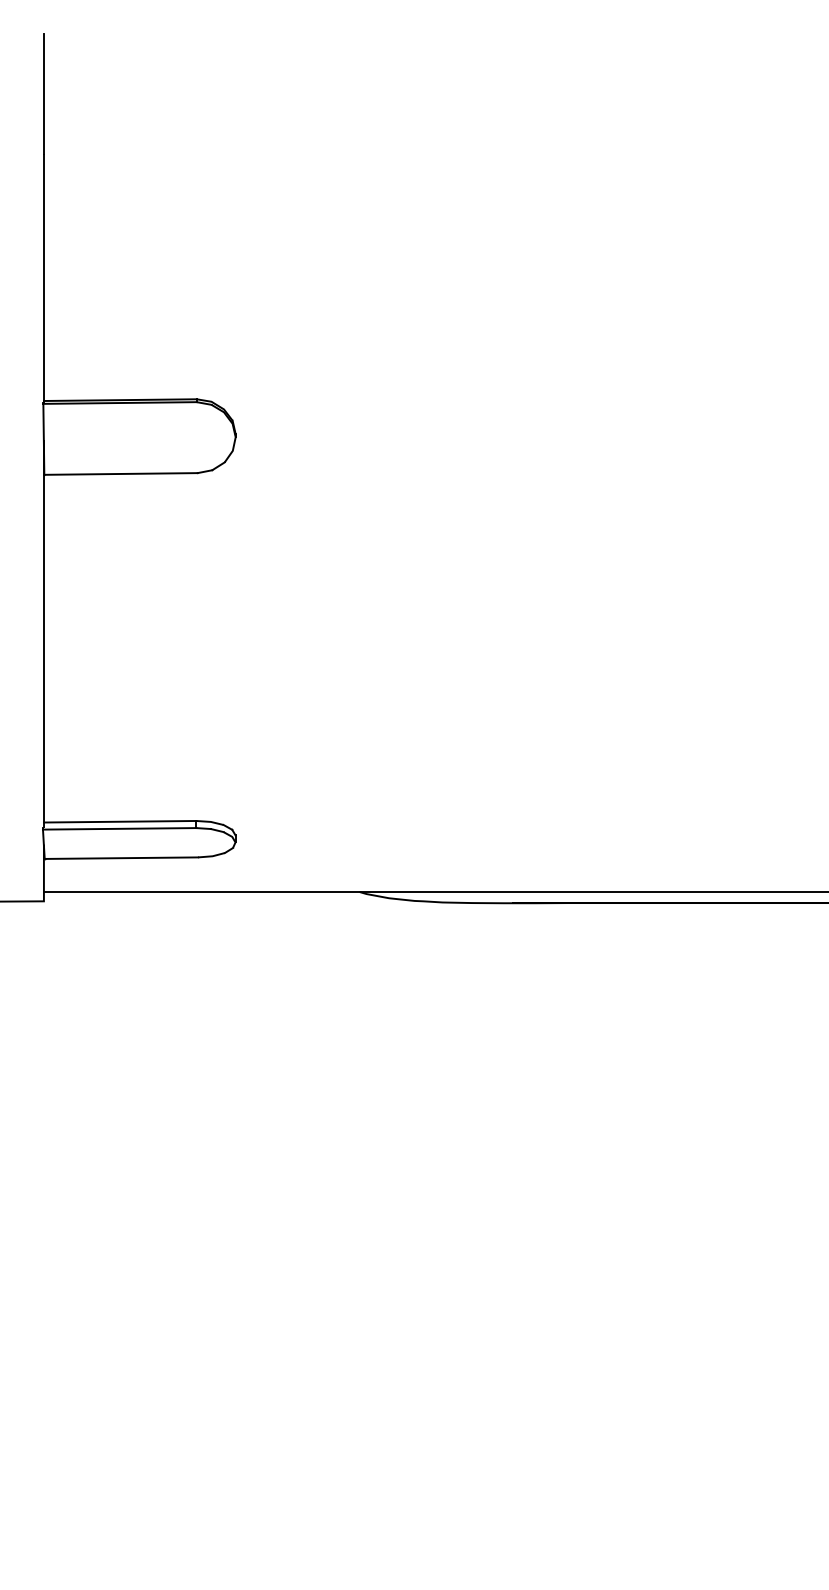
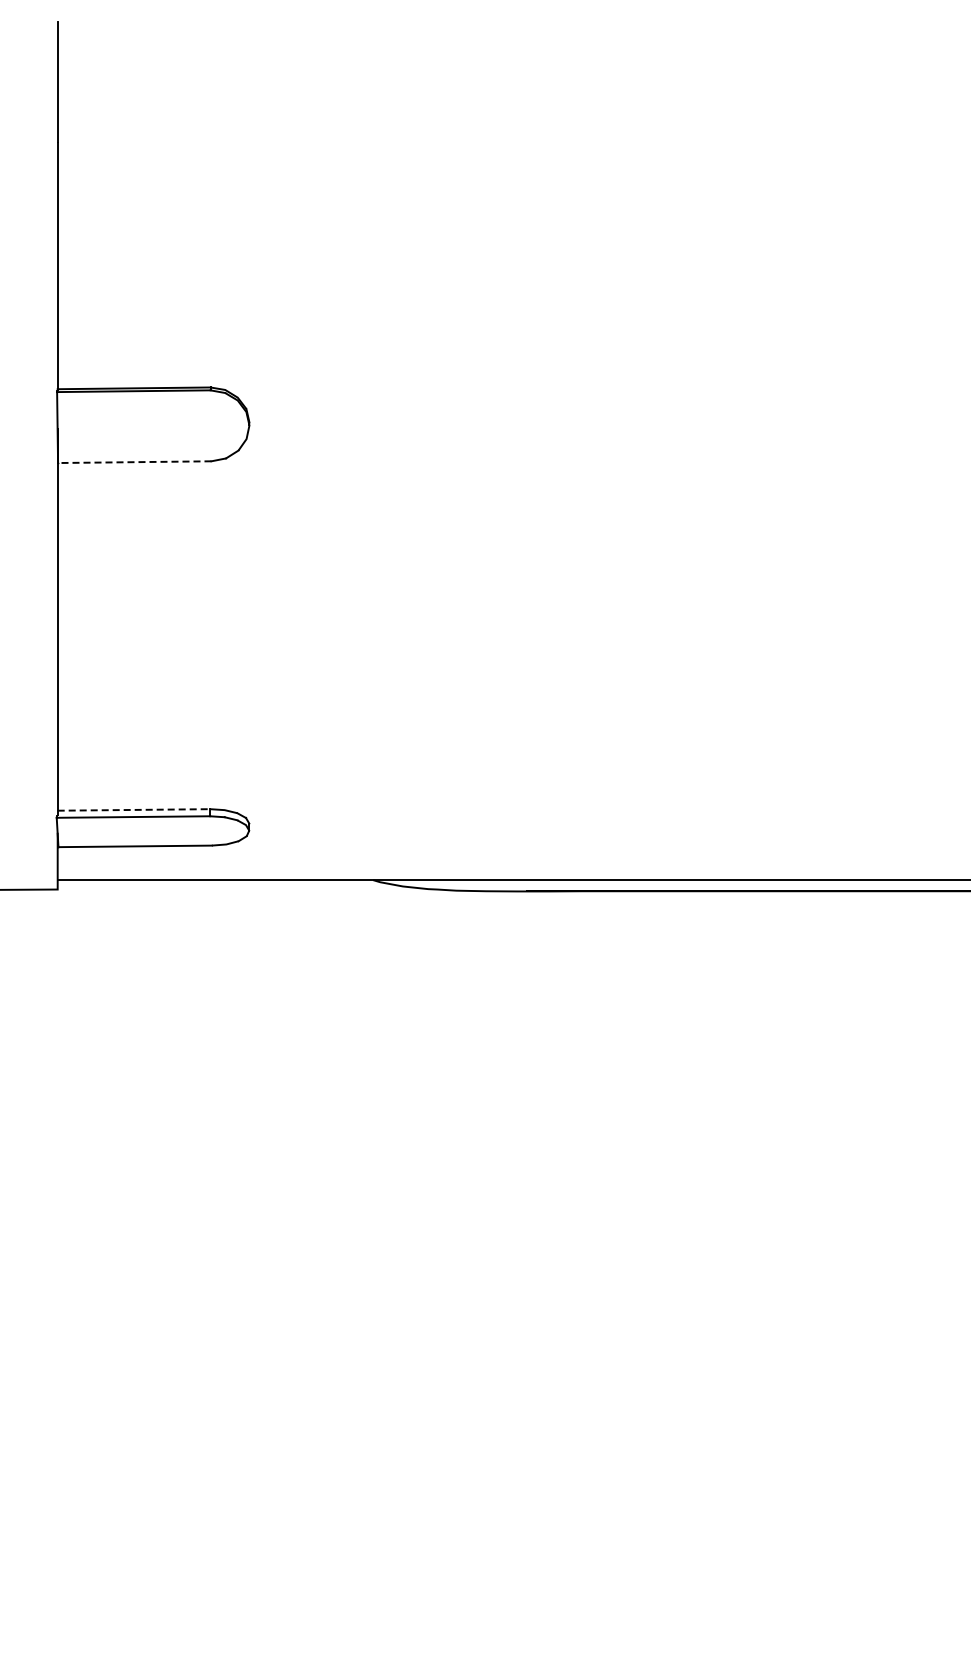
line: (120, 474) -> (134, 462), solid -> dashed
line: (120, 821) -> (134, 809), solid -> dashed

